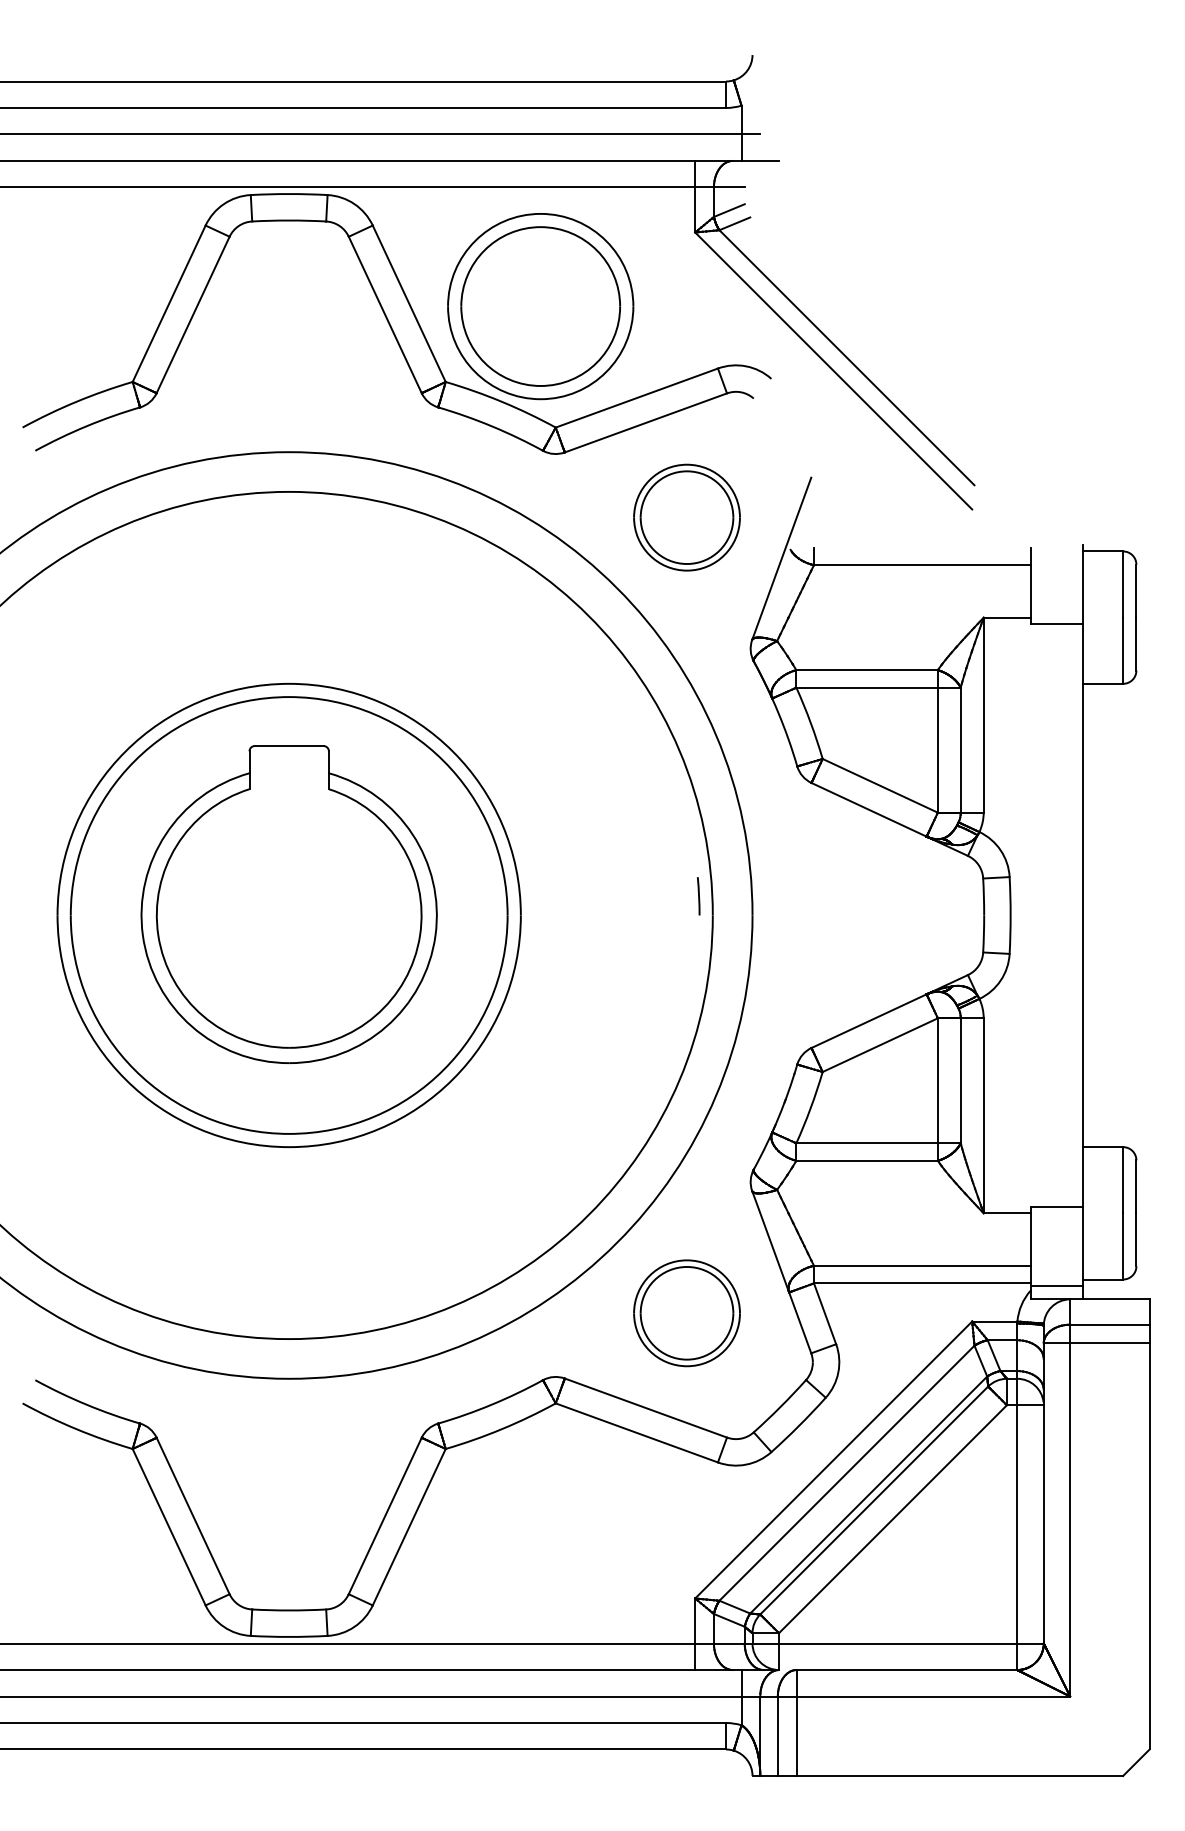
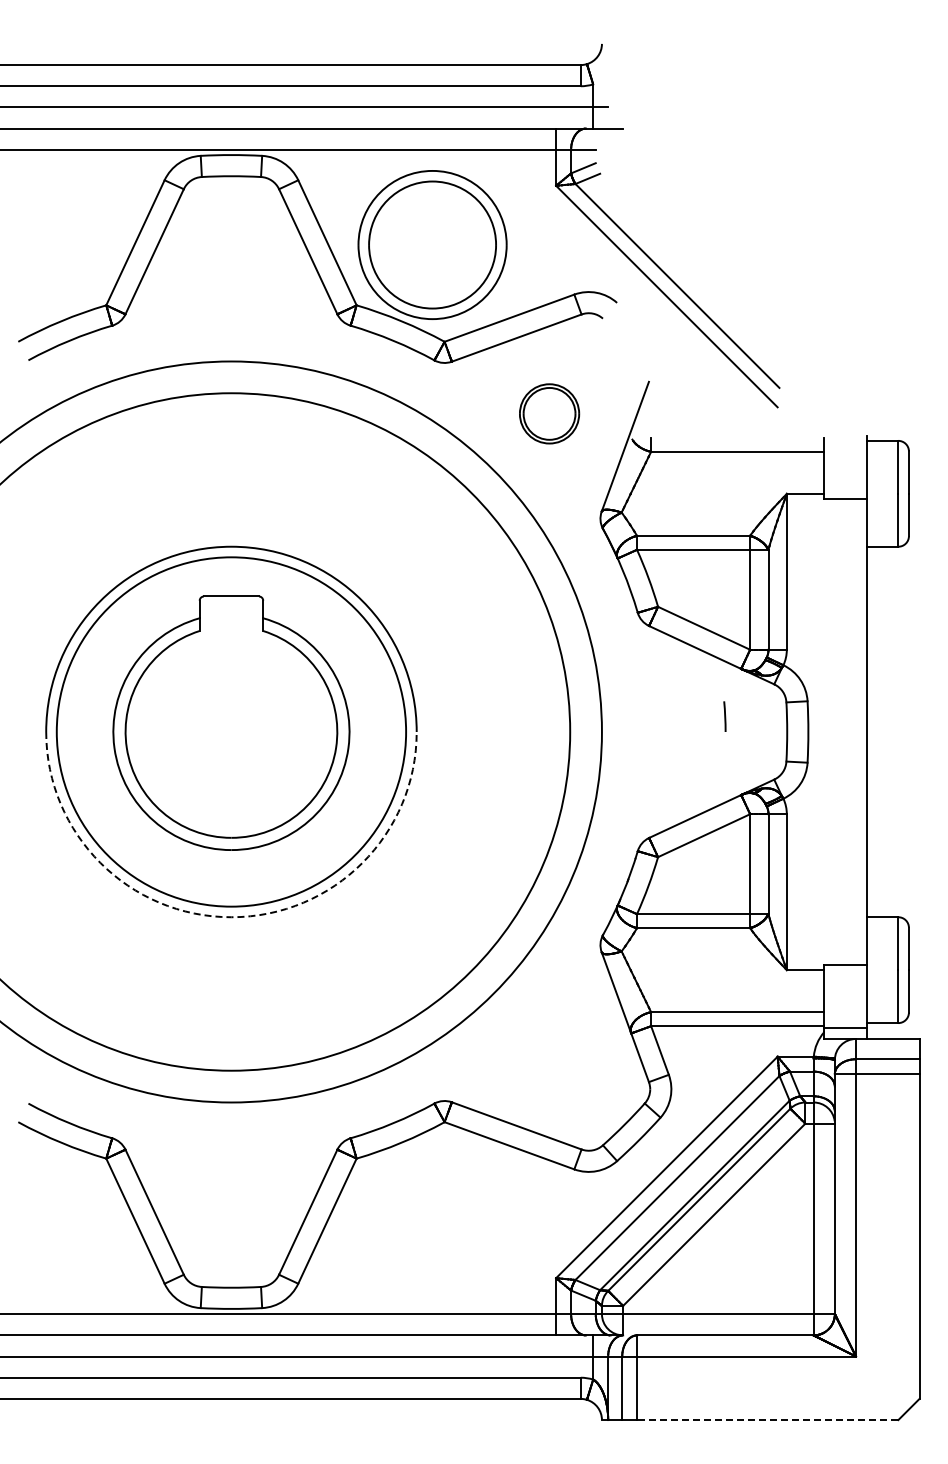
part: (686, 517) -> (549, 413), size x0.7
line: (698, 896) -> (724, 716), moved
arc: (289, 1147) -> (231, 917), solid -> dashed
part: (686, 1312) -> (549, 1049), removed
line: (959, 1776) -> (767, 1420), solid -> dashed

